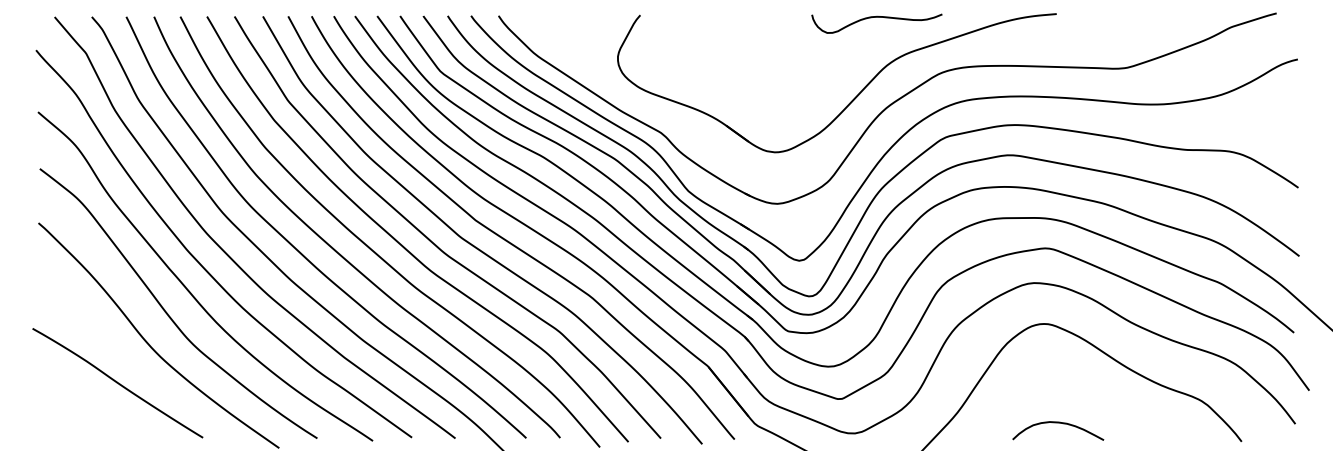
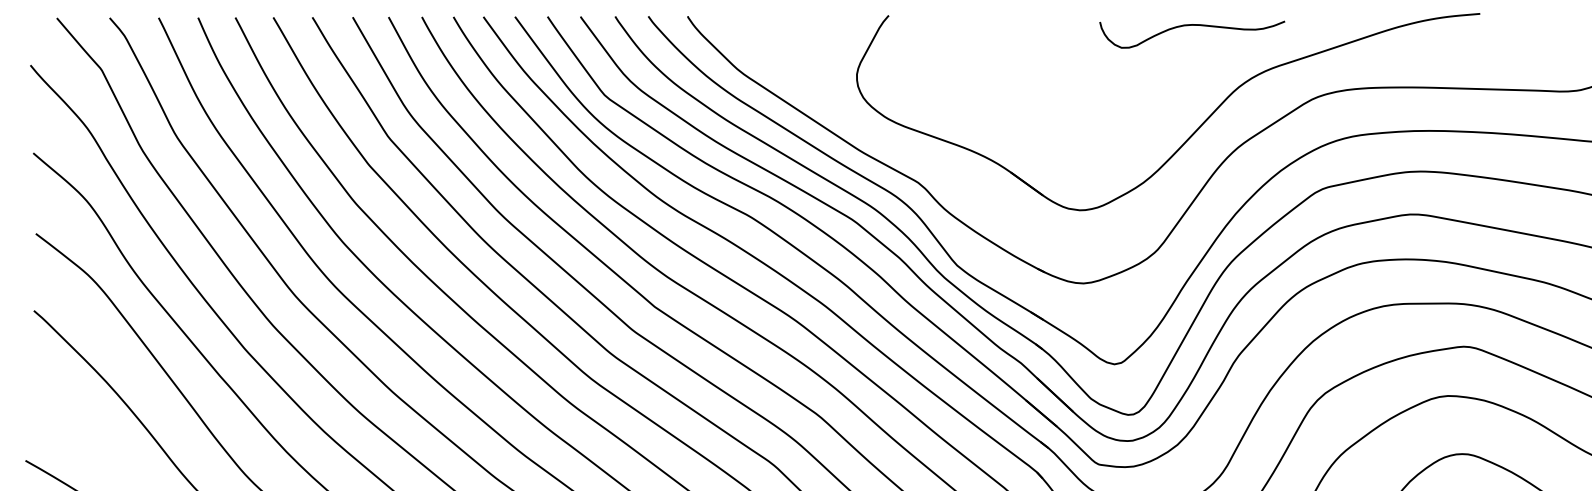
curve: (876, 17) -> (1191, 25), moved

